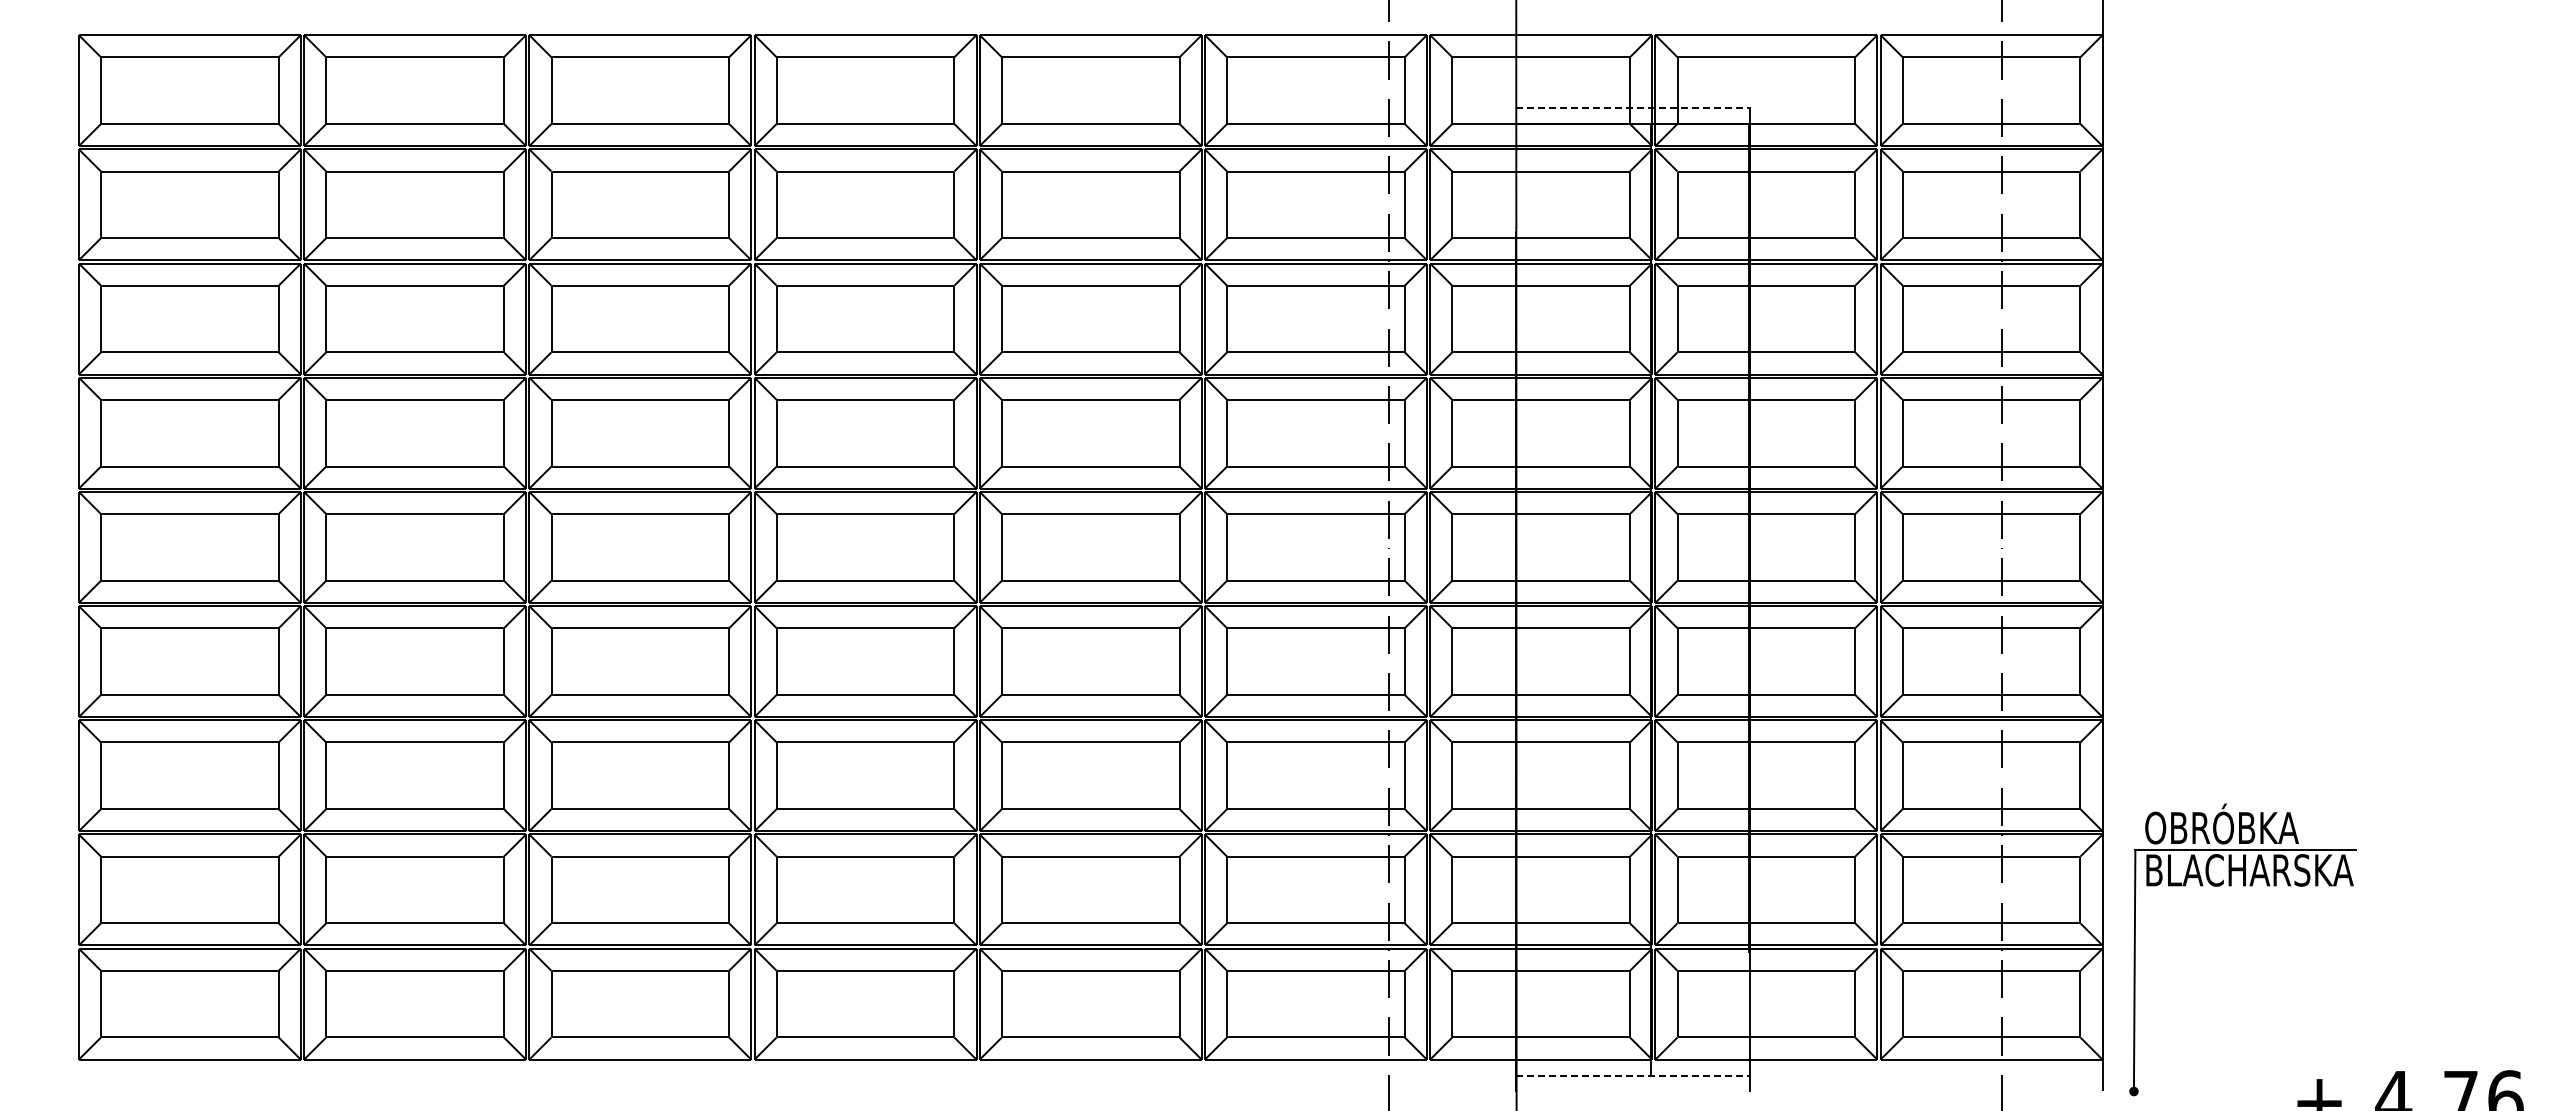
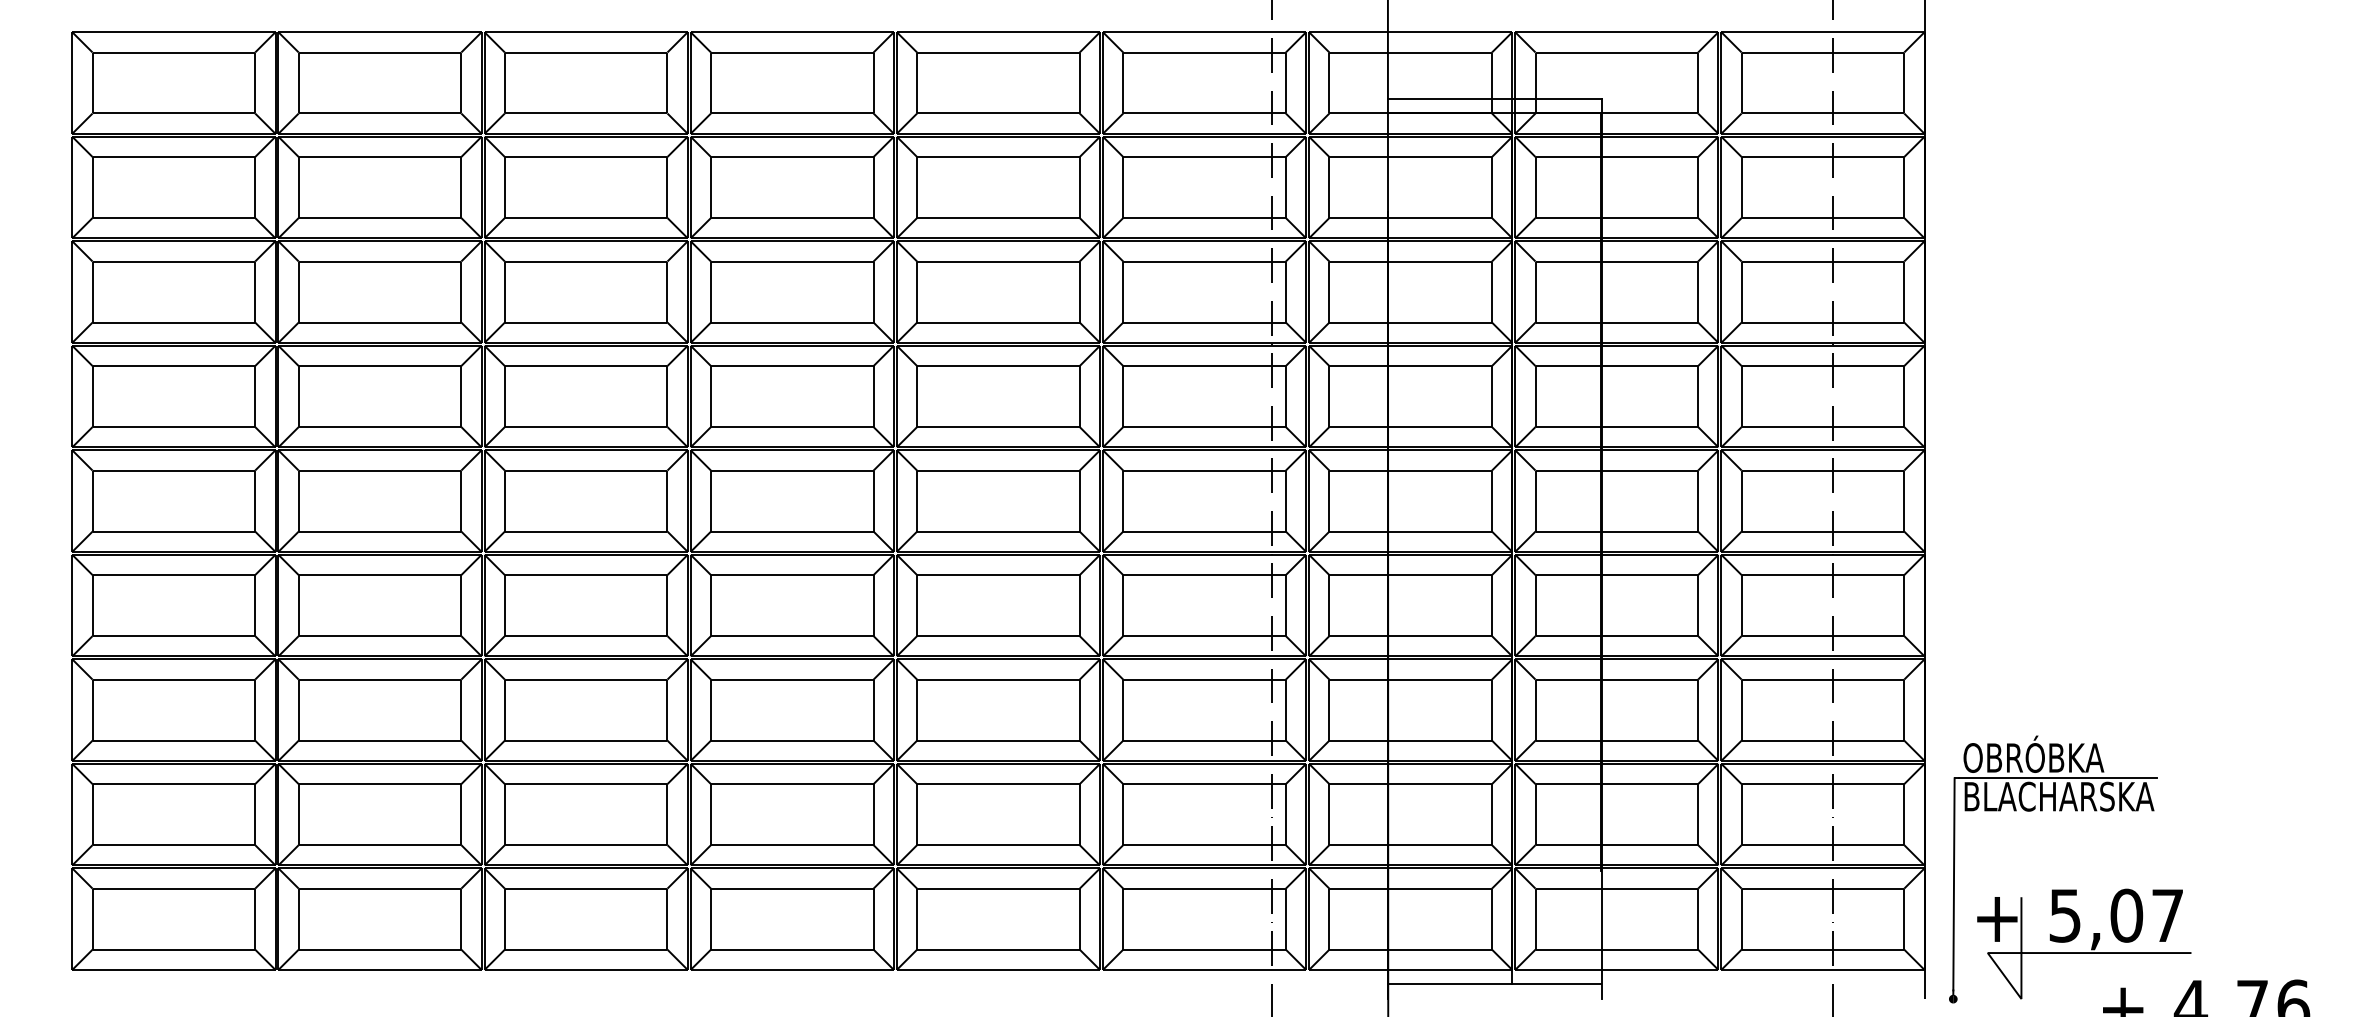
line: (1633, 108) -> (1495, 99), dashed -> solid
part: (2285, 1031) -> (2092, 944), added
line: (1633, 1075) -> (1495, 984), dashed -> solid

